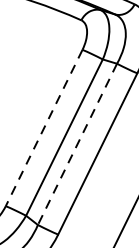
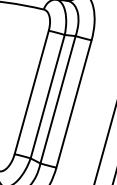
line: (43, 129) -> (31, 93), dashed -> solid
line: (76, 145) -> (57, 100), dashed -> solid

